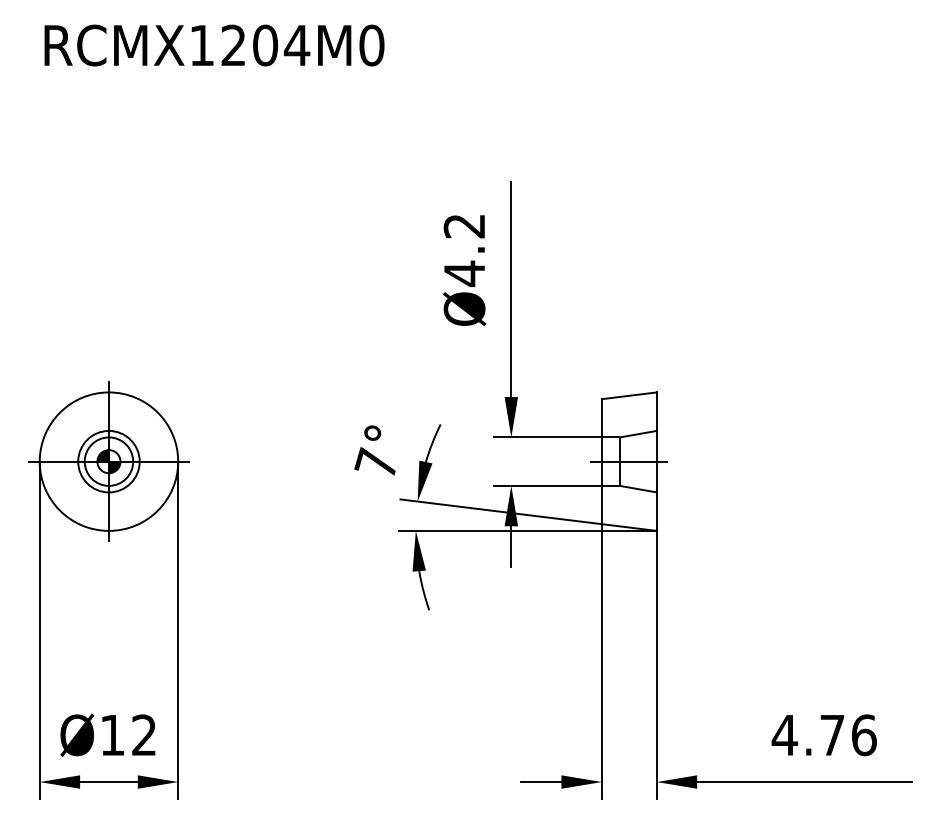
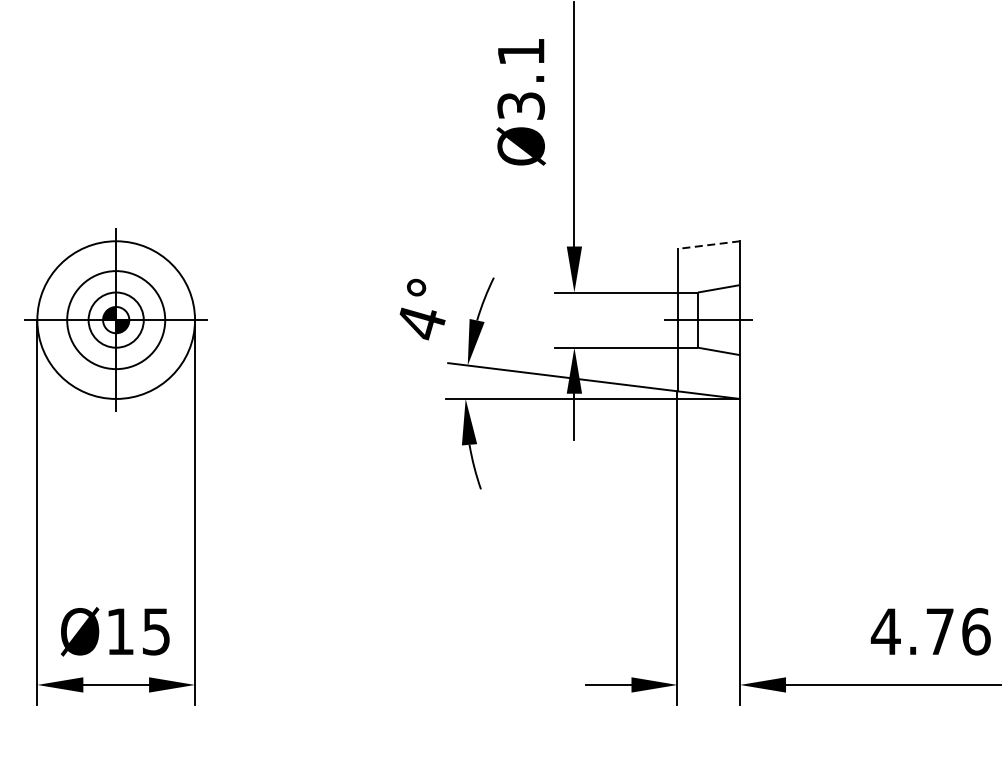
text: (464, 250) -> (521, 79), Ø4.2 -> Ø3.1
line: (629, 395) -> (708, 244), solid -> dashed
circle: (108, 461) -> (115, 319), size x1.4
text: (376, 463) -> (420, 322), 7° -> 4°
text: (143, 735) -> (155, 631), Ø12 -> Ø15

